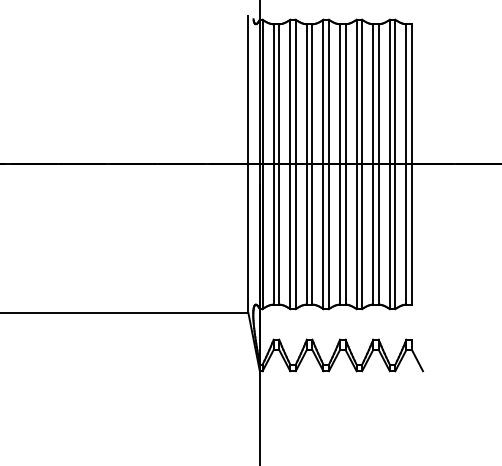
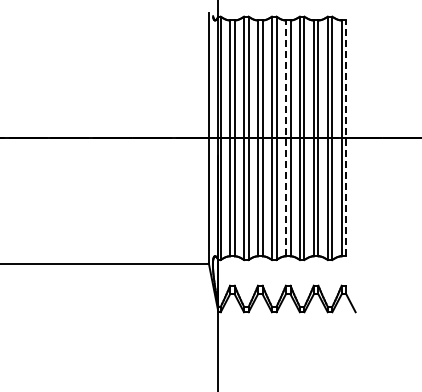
line: (339, 164) -> (285, 138), solid -> dashed
line: (412, 164) -> (346, 138), solid -> dashed

